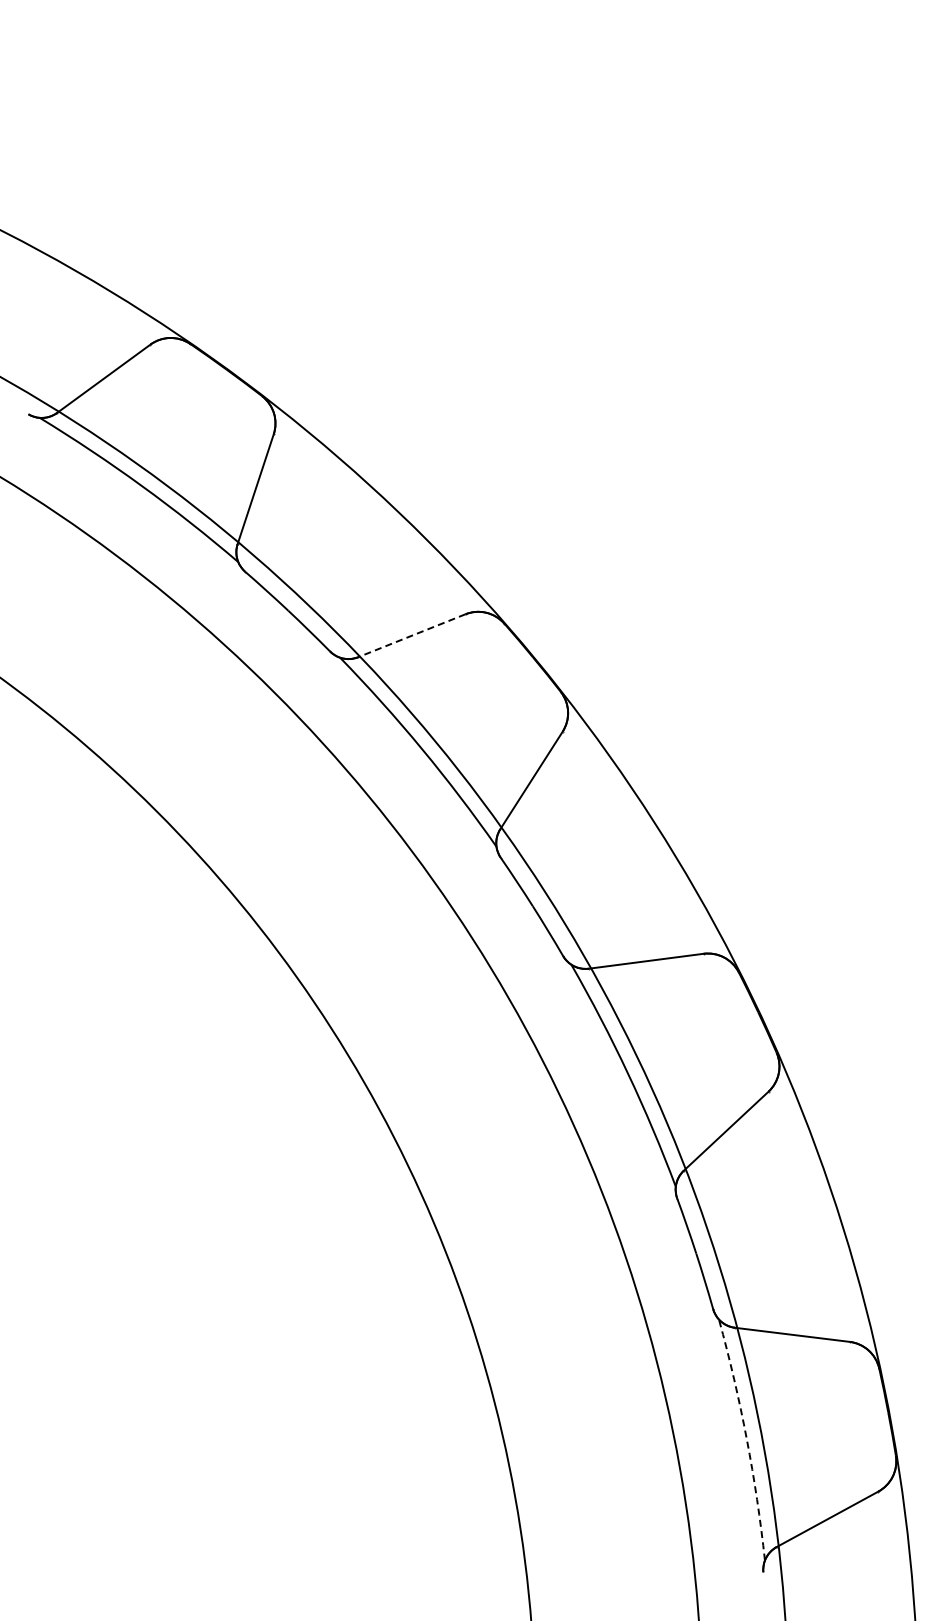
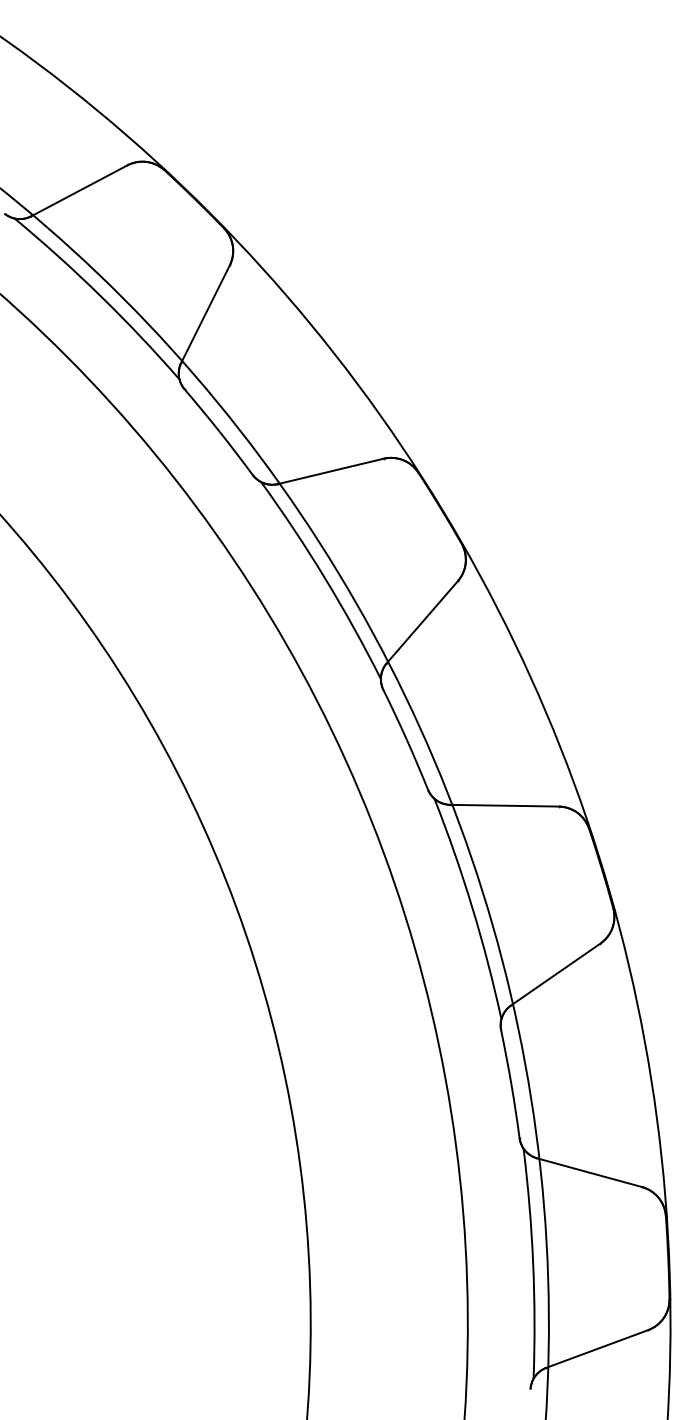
line: (411, 635) -> (330, 471), dashed -> solid
arc: (746, 1439) -> (532, 1263), dashed -> solid

